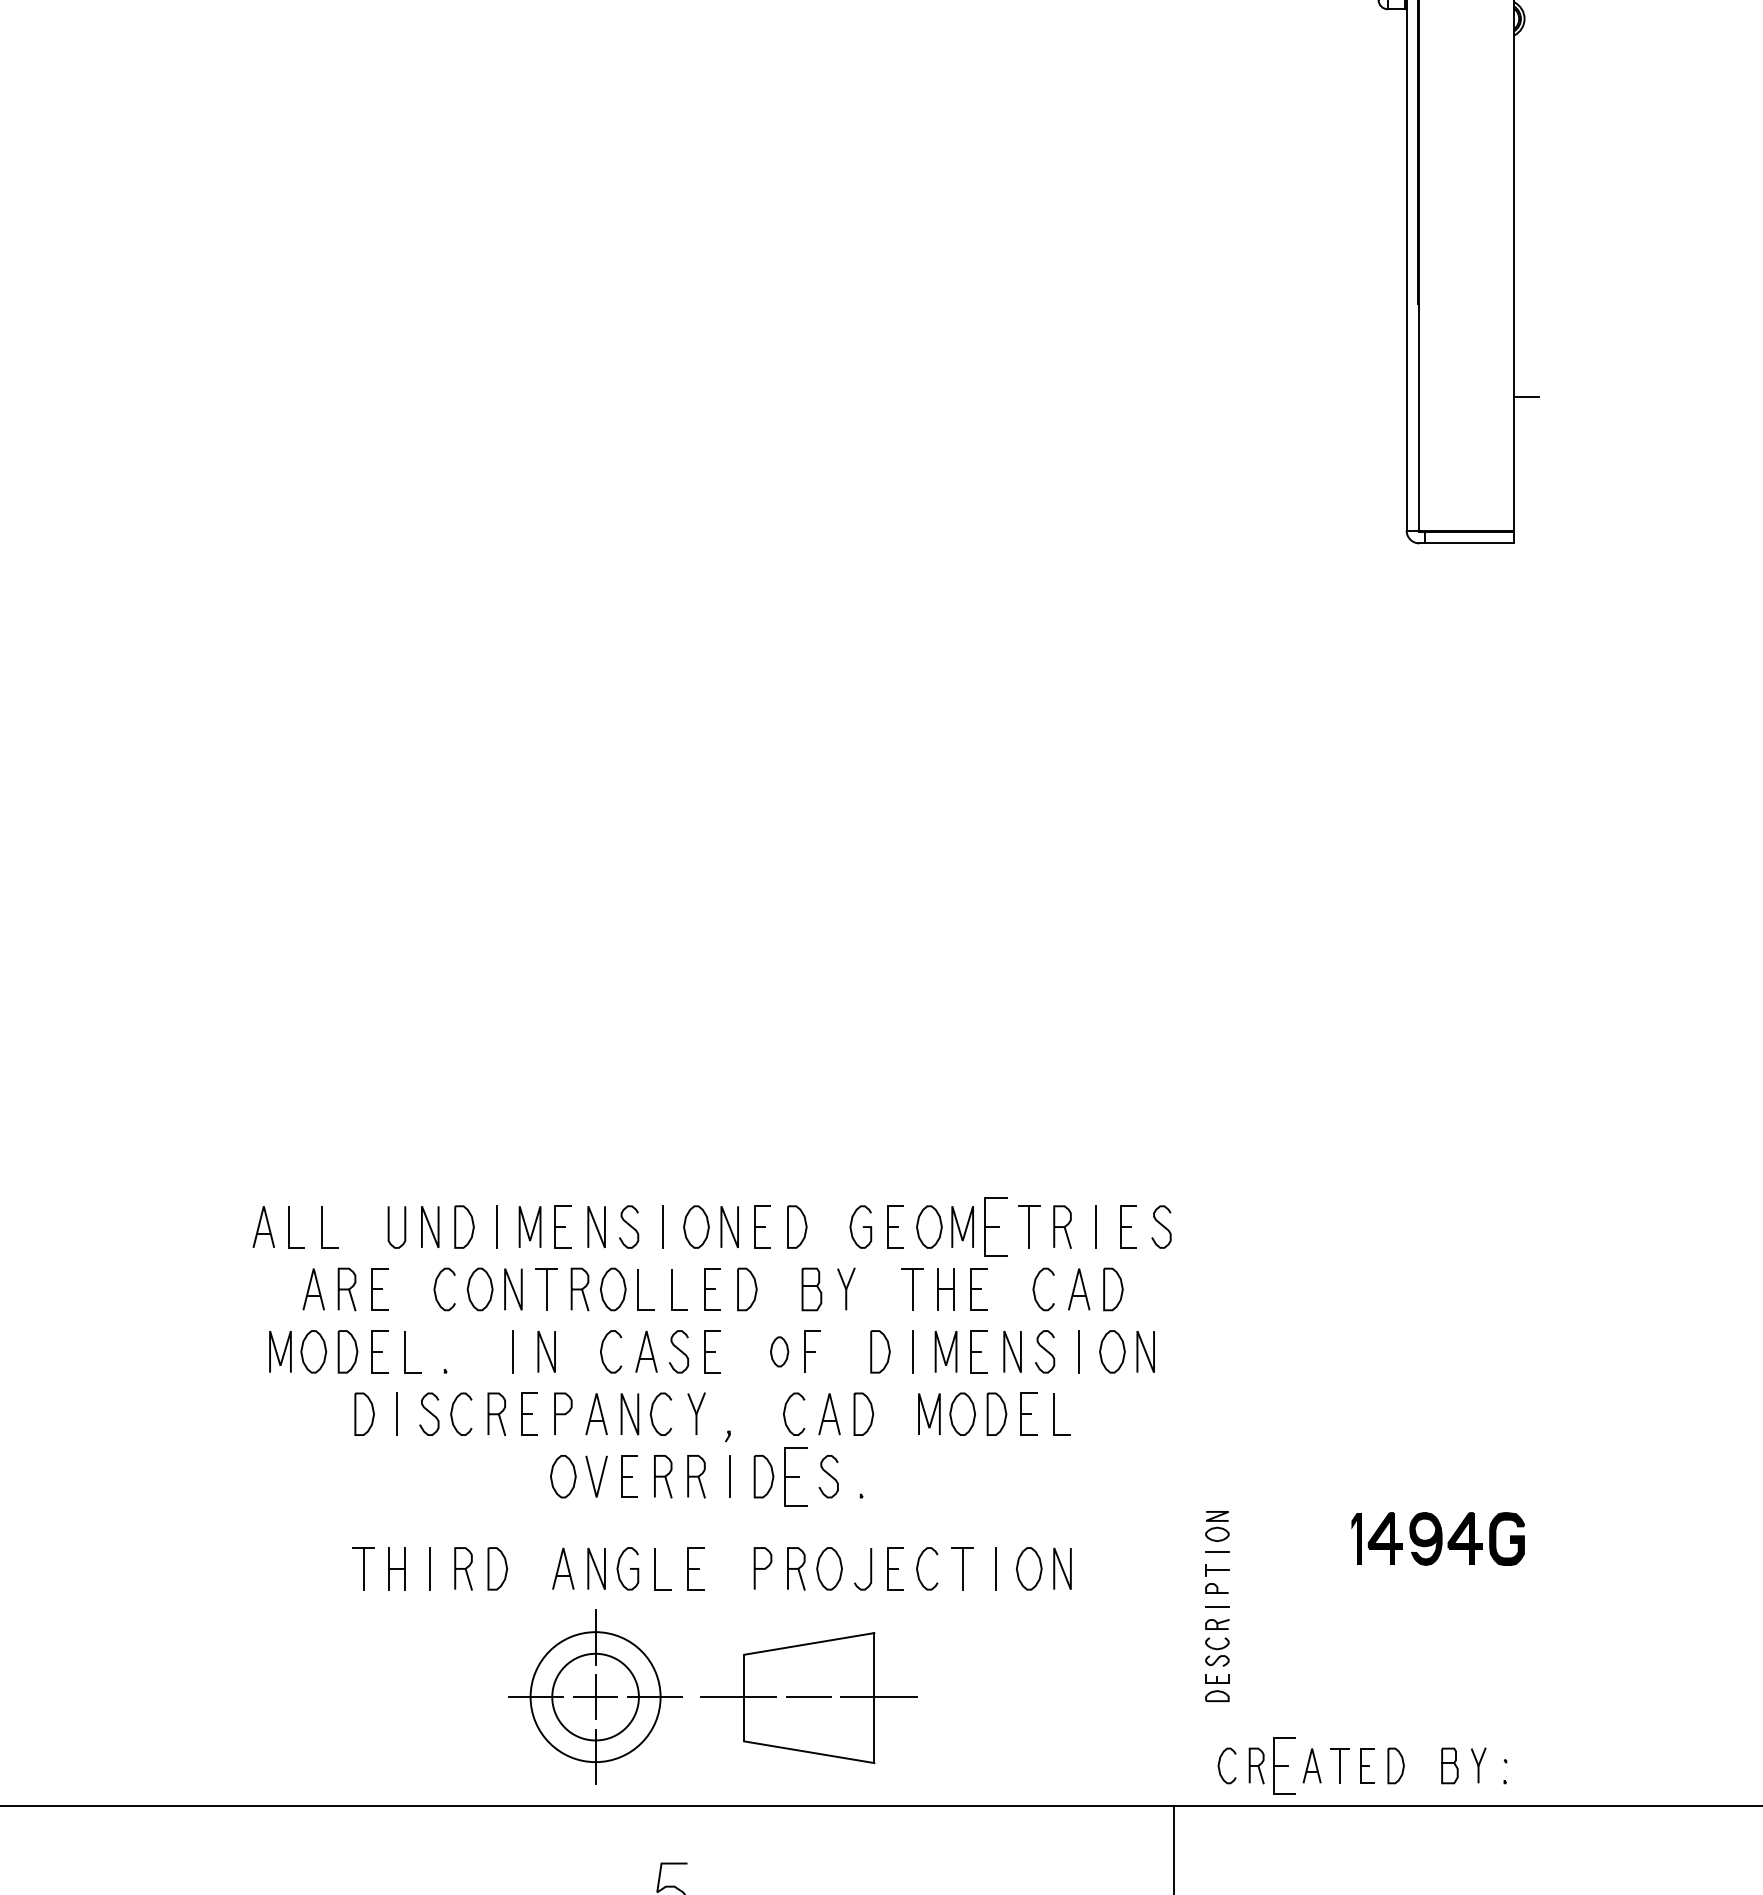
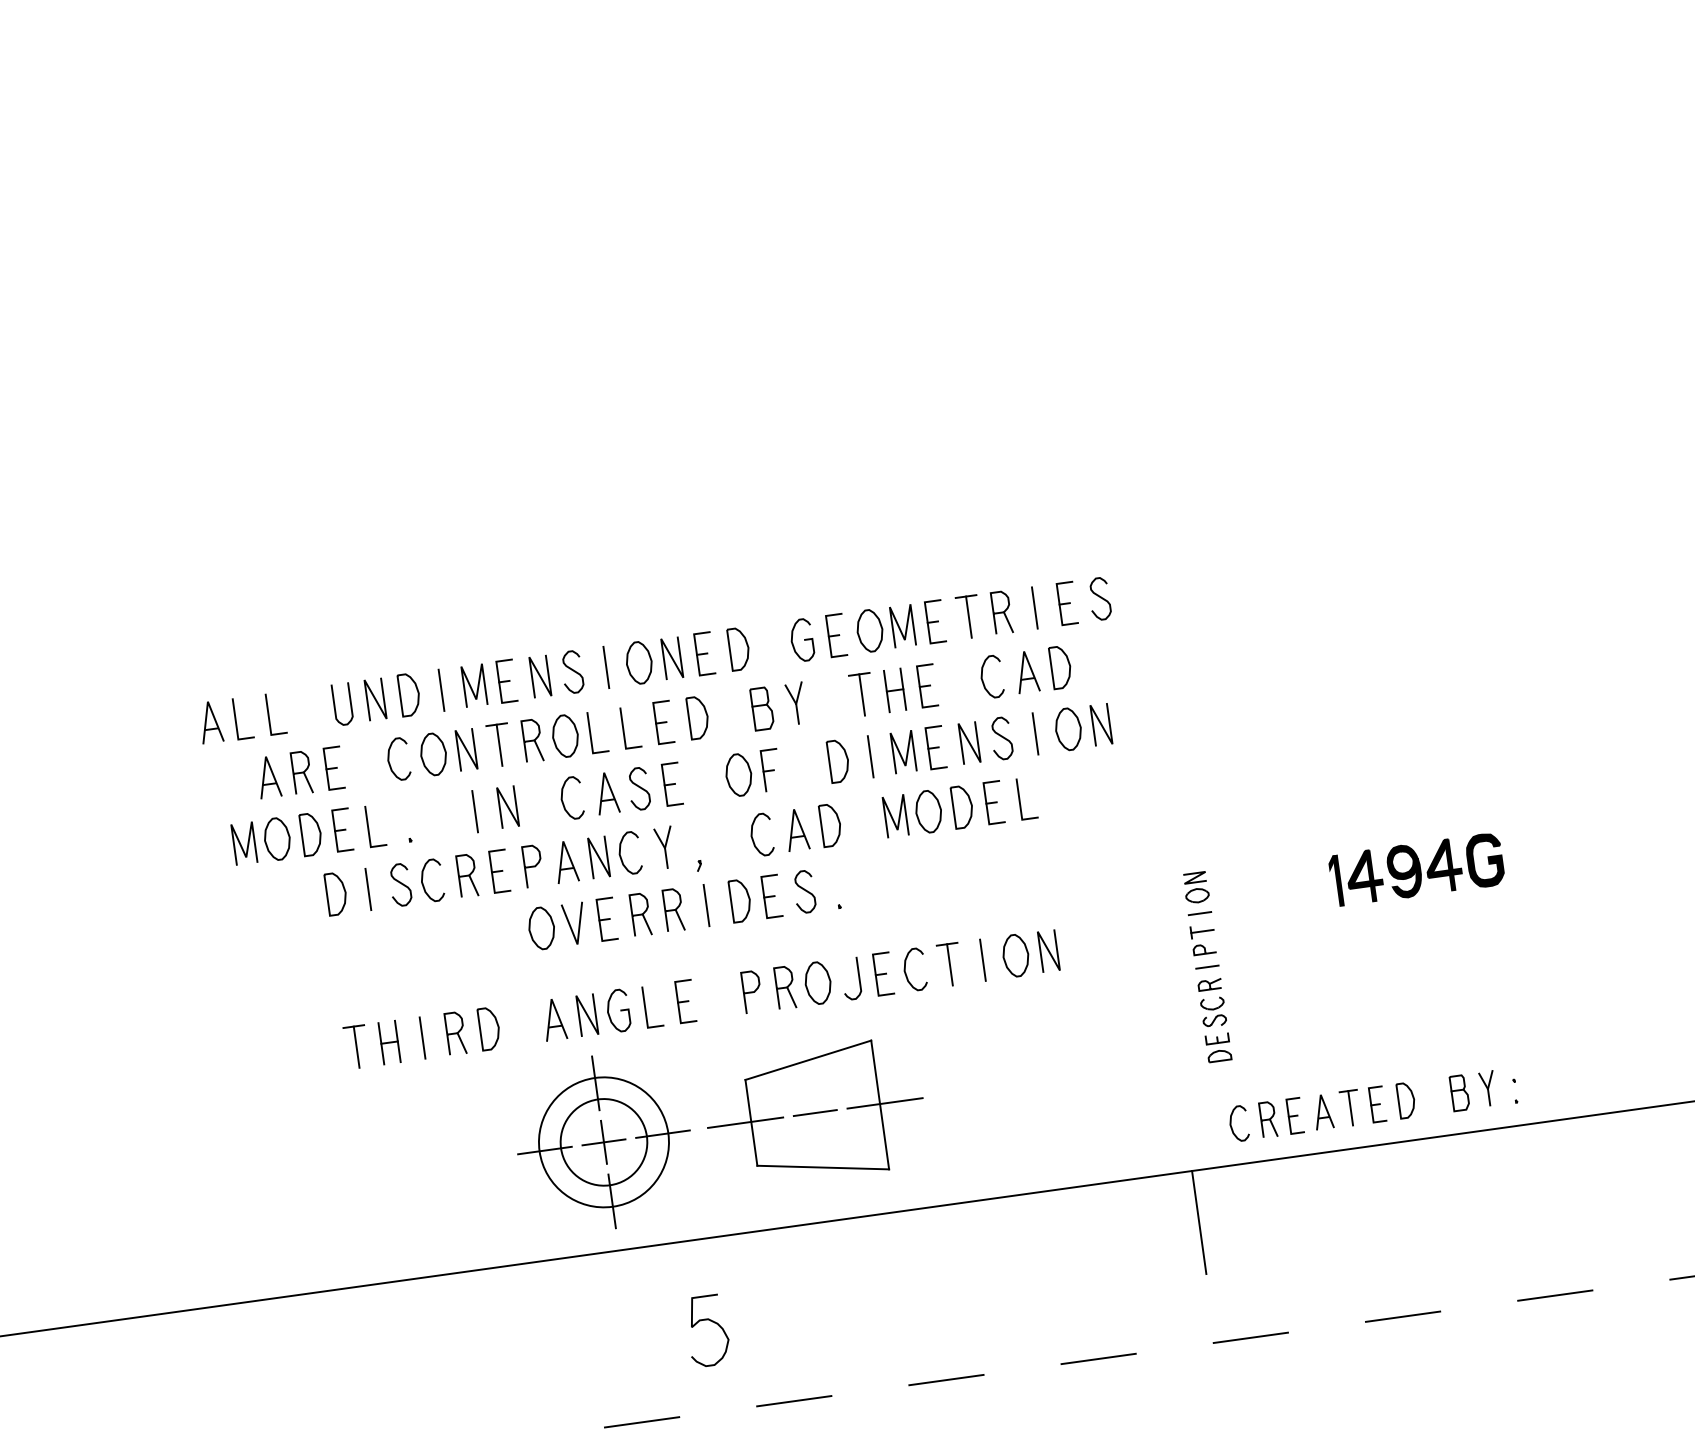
part: (995, 1226) -> (935, 621), size x0.71
part: (779, 1351) -> (738, 774), size x1.43
part: (795, 1476) -> (771, 896), size x0.71
part: (1283, 1765) -> (1294, 1115), size x0.62

